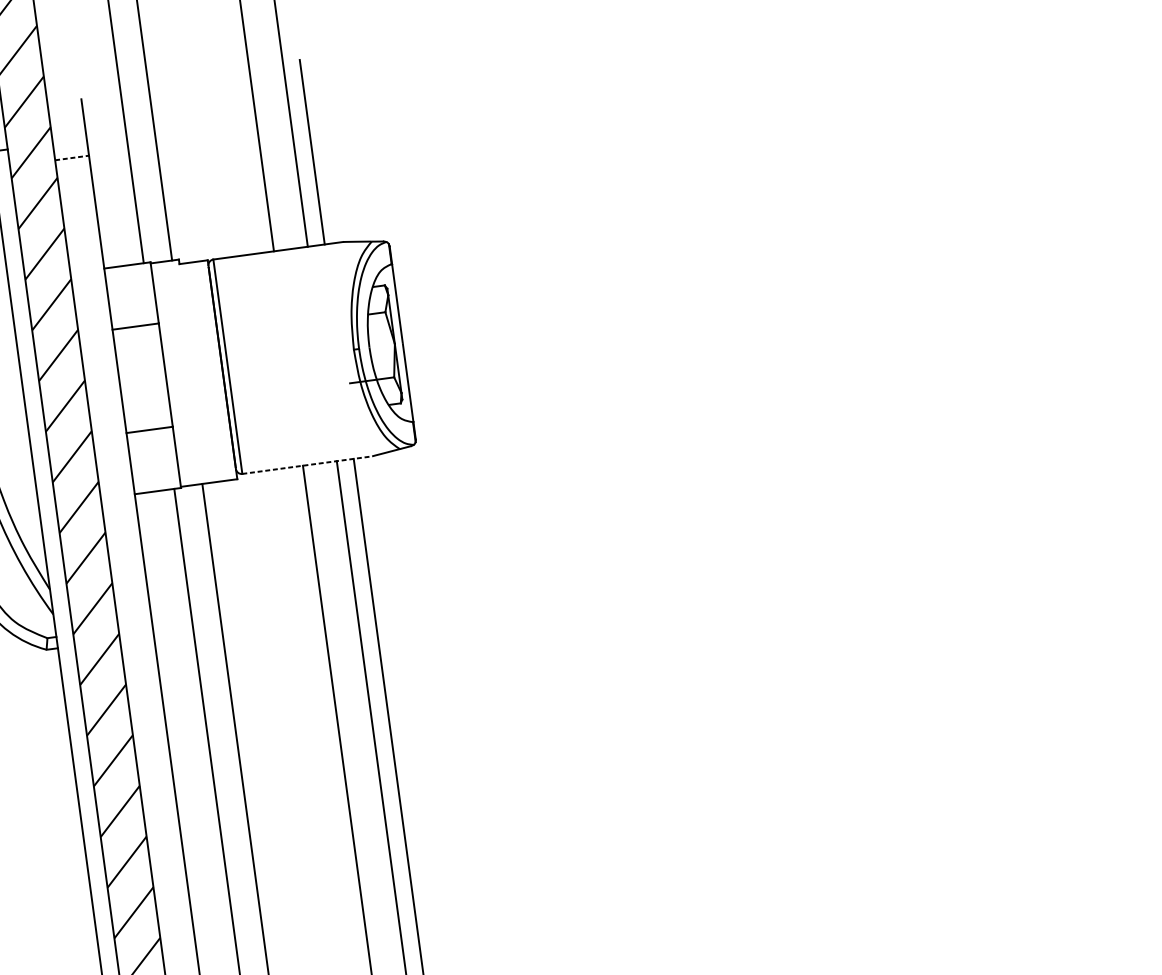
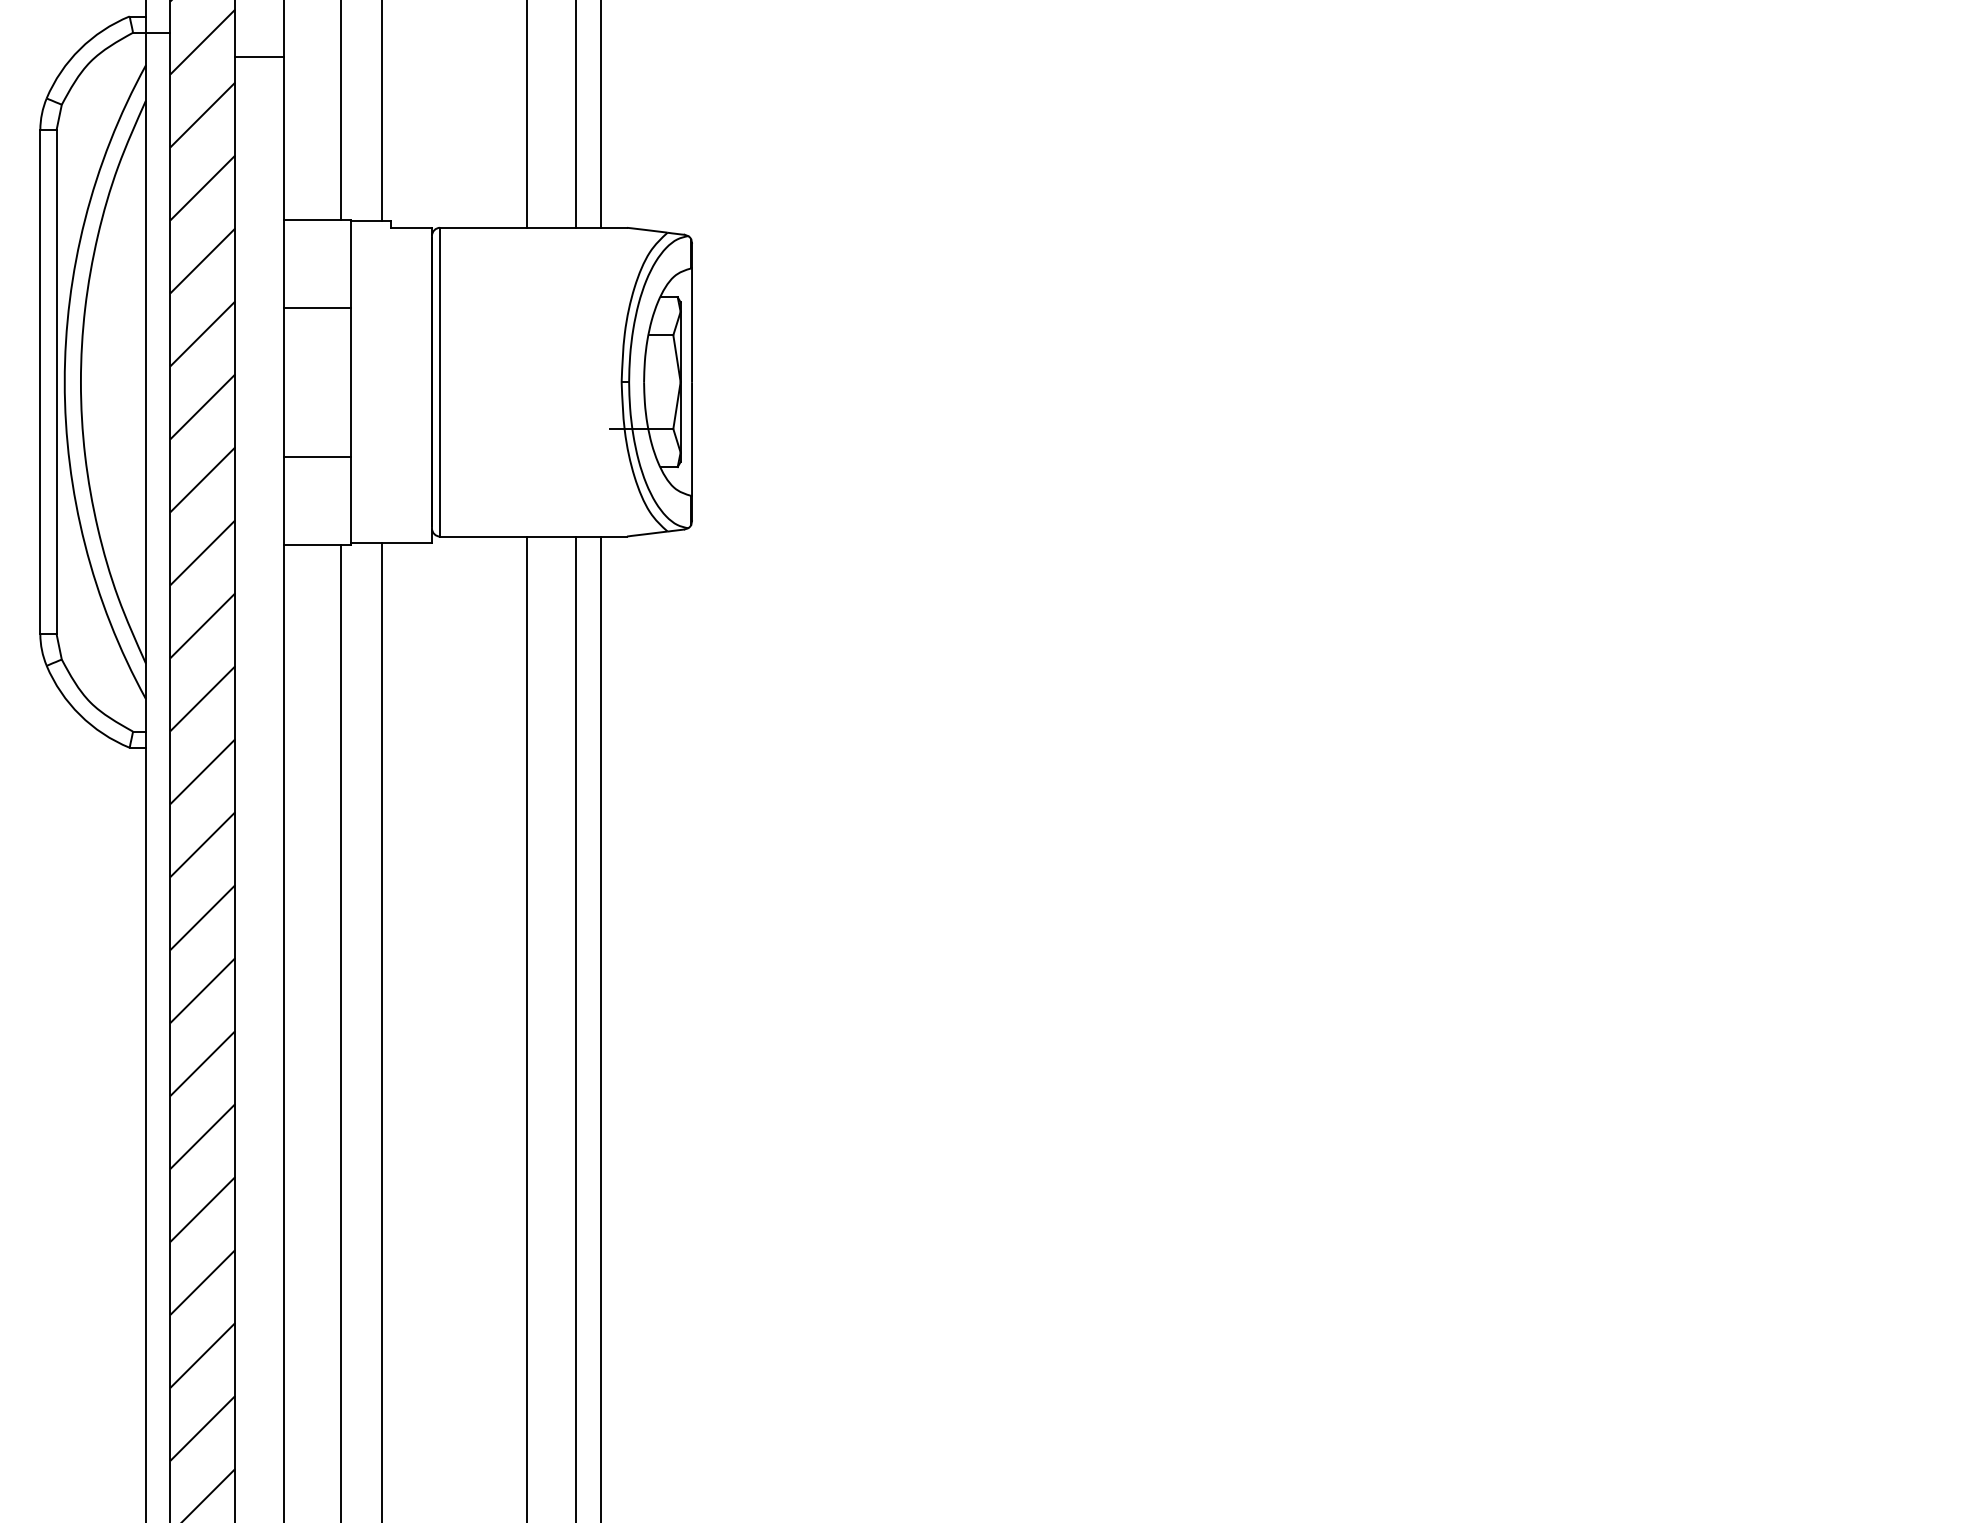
line: (72, 158) -> (260, 57), dashed -> solid
line: (307, 465) -> (534, 536), dashed -> solid

